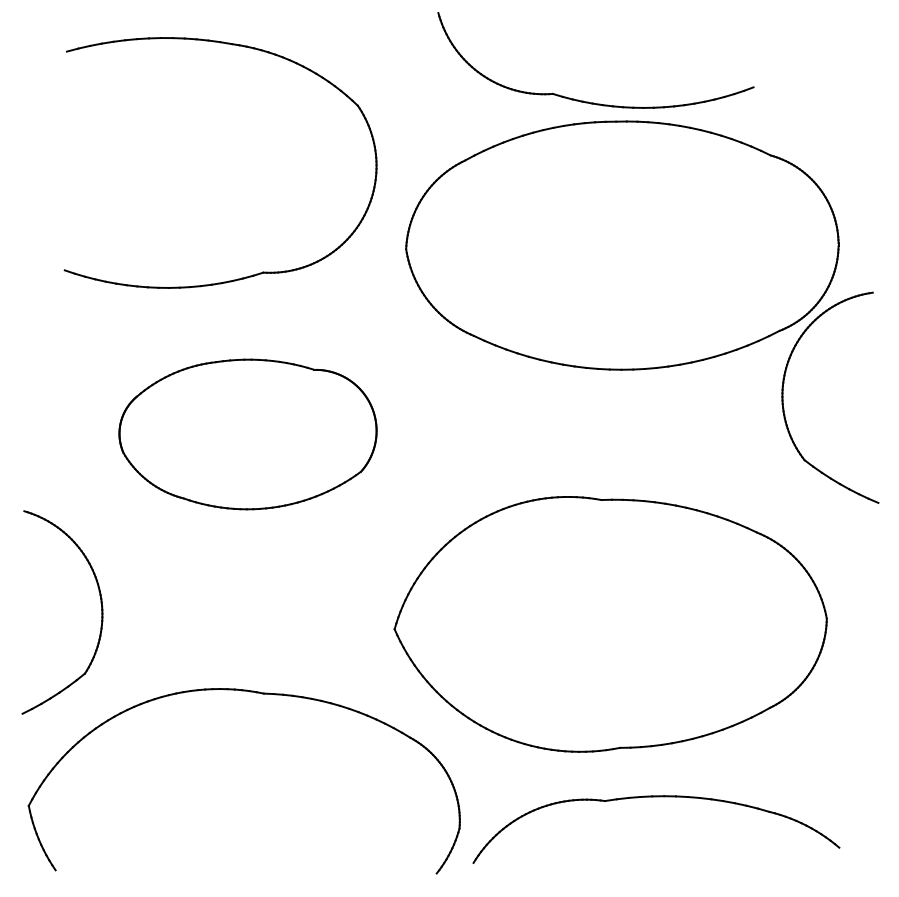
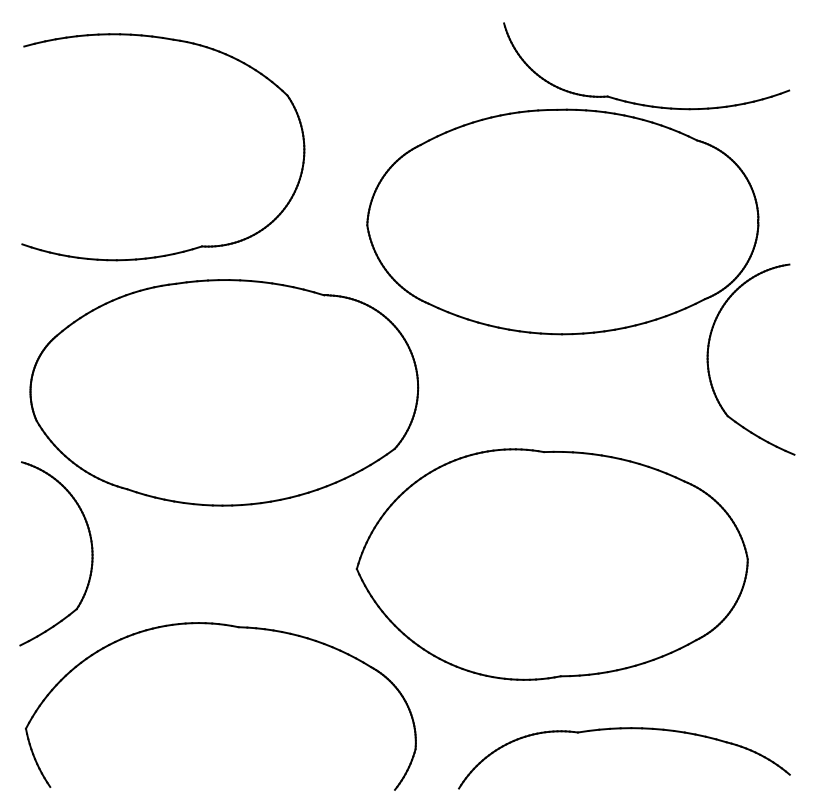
part: (588, 101) -> (639, 103), moved
part: (249, 275) -> (189, 249), moved
part: (247, 434) -> (223, 392), size x1.67
part: (656, 797) -> (624, 729), moved

